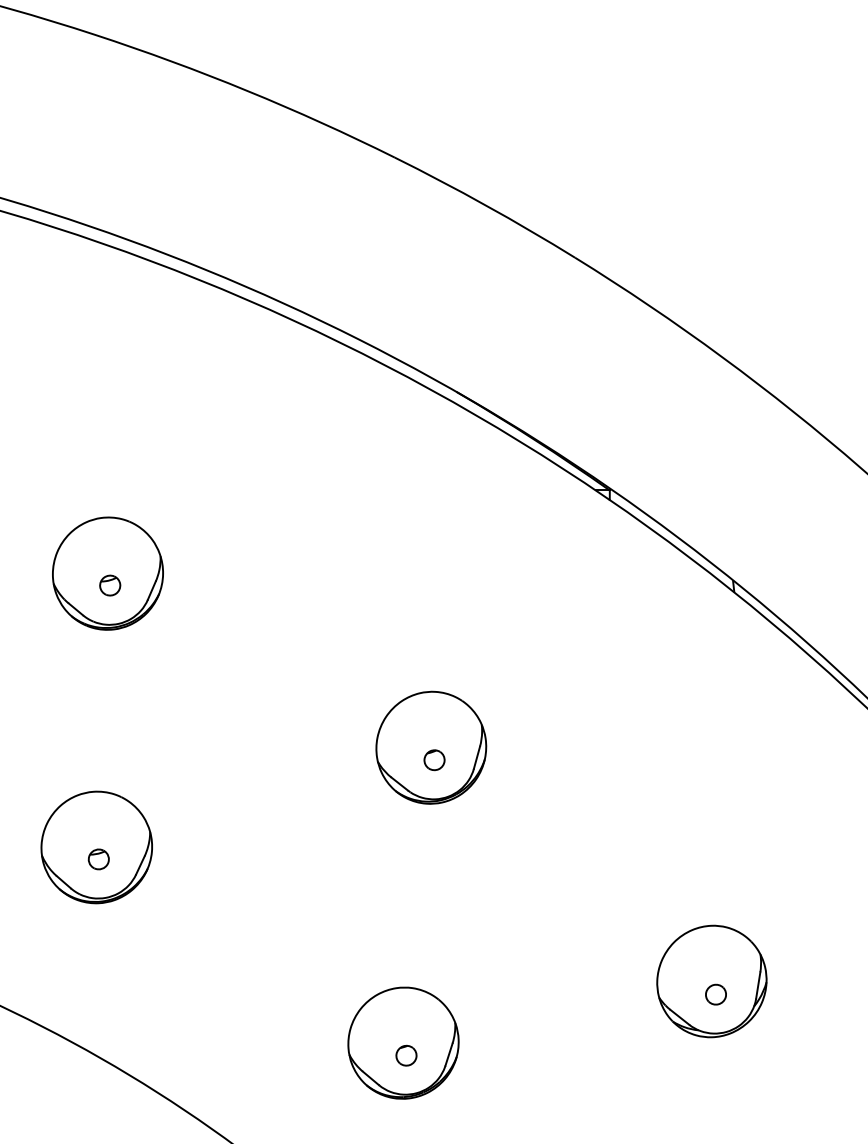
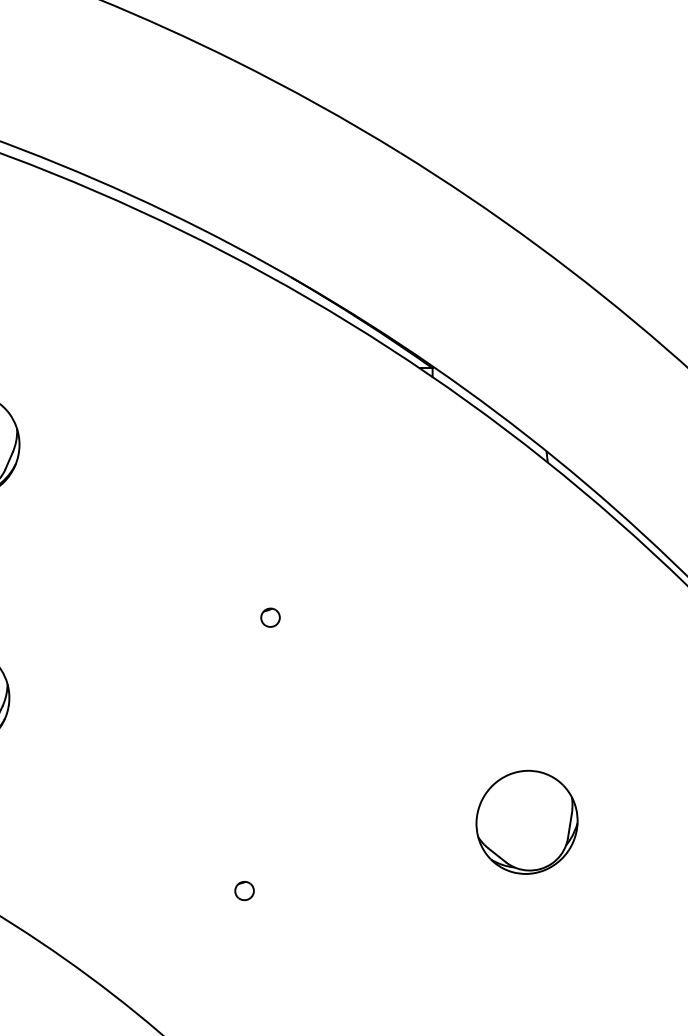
part: (431, 747) -> (267, 605), removed
part: (715, 994) -> (530, 834), removed
part: (403, 1042) -> (241, 878), removed

